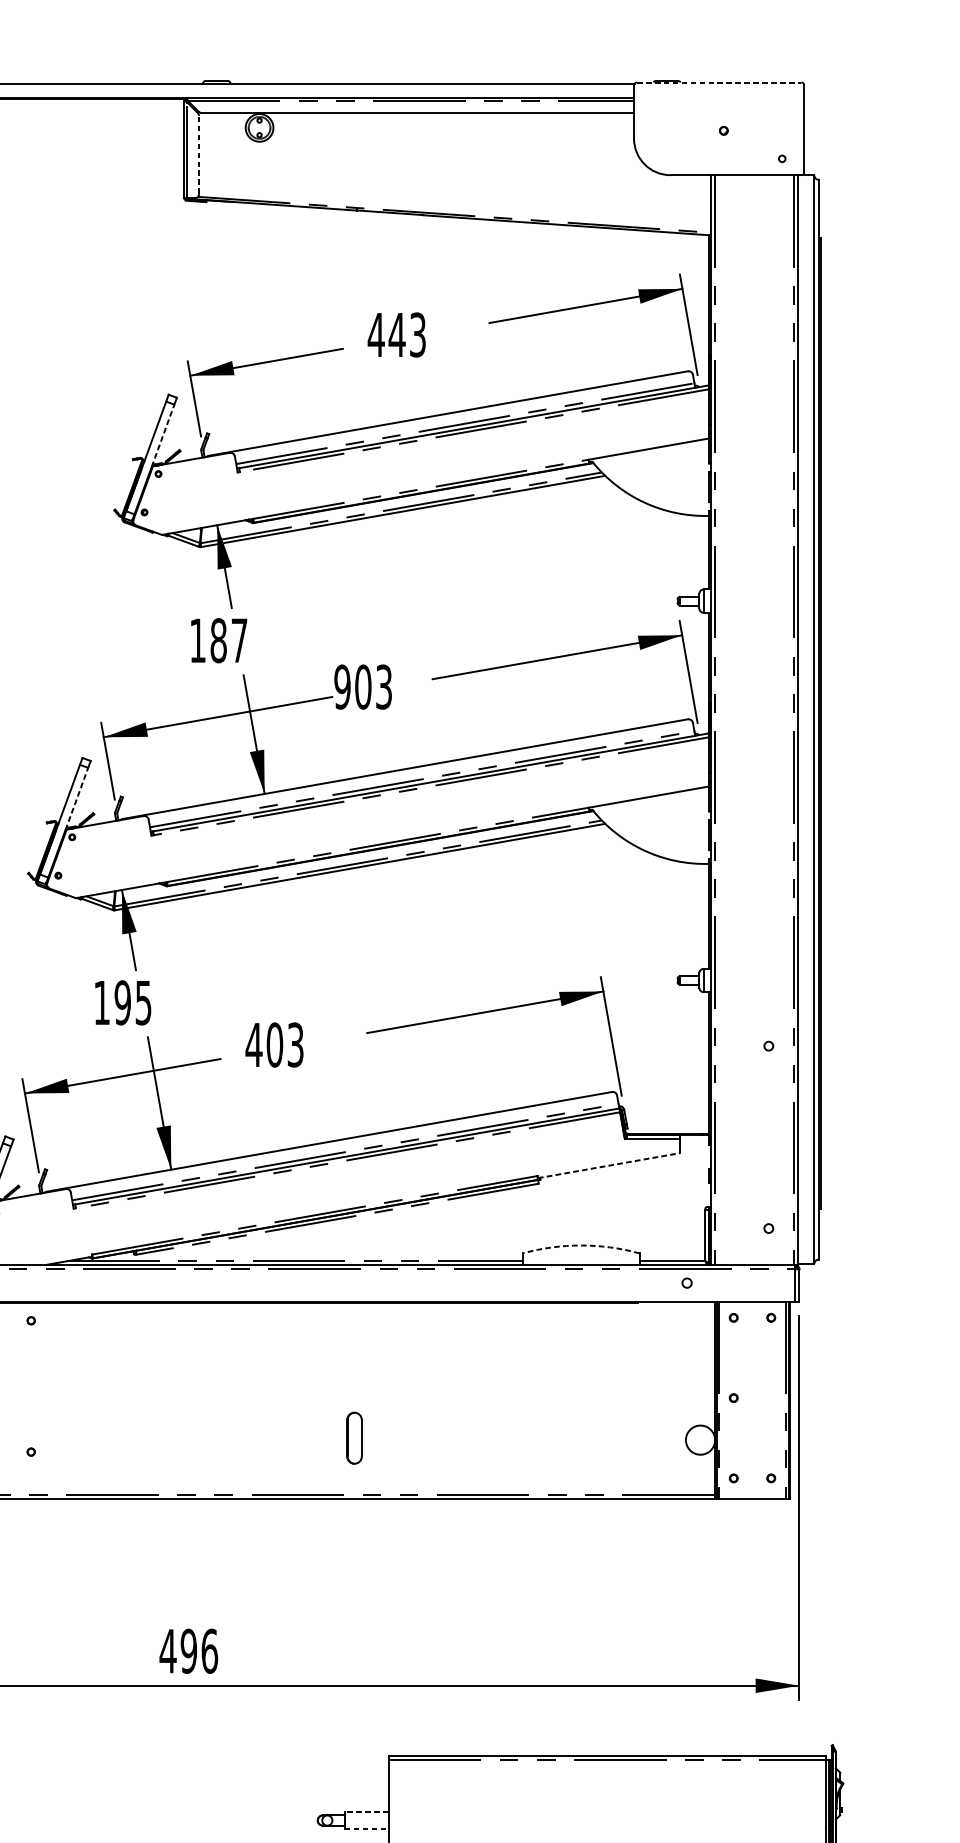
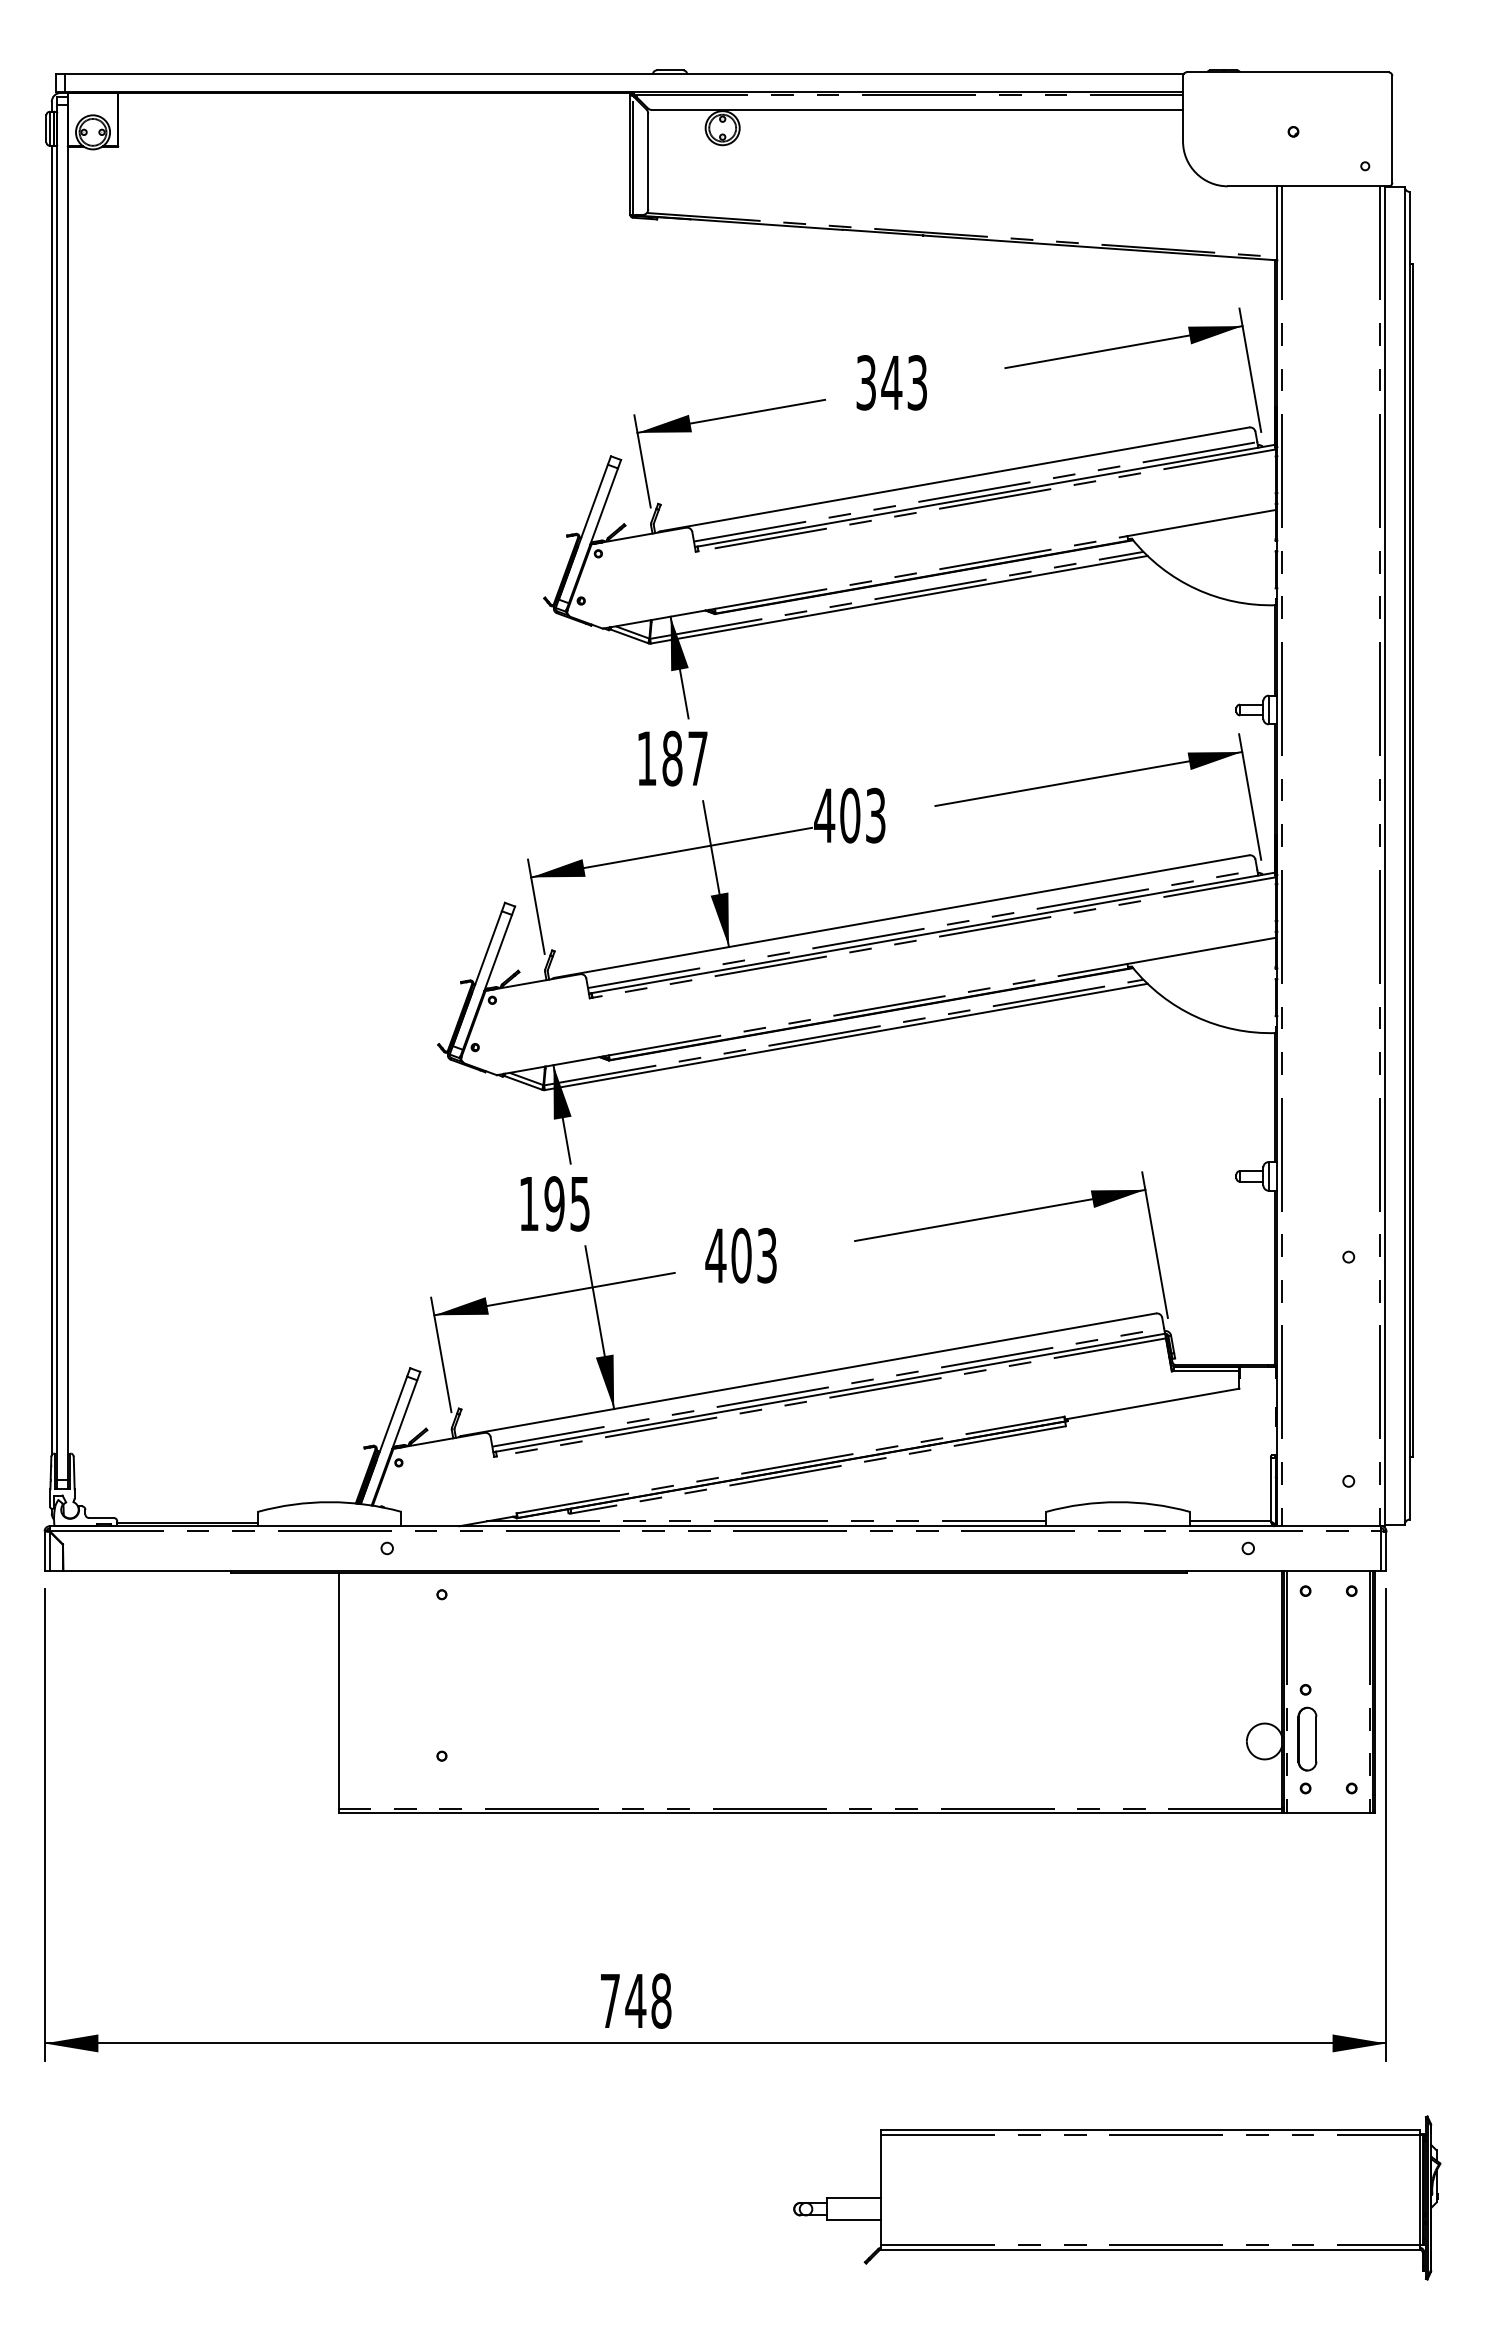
line: (719, 82) -> (1288, 72), dashed -> solid
line: (199, 154) -> (648, 160), dashed -> solid
text: (375, 334) -> (865, 382), 443 -> 343
line: (163, 435) -> (604, 506), dashed -> solid
text: (342, 686) -> (824, 815), 903 -> 403
line: (77, 799) -> (498, 953), dashed -> solid
line: (609, 1166) -> (1152, 1404), dashed -> solid
arc: (581, 1245) -> (1118, 1502), dashed -> solid
part: (354, 1437) -> (1307, 1738), moved
text: (188, 1650) -> (635, 2000), 496 -> 748
line: (365, 1811) -> (853, 2198), dashed -> solid
line: (366, 1828) -> (854, 2219), dashed -> solid

